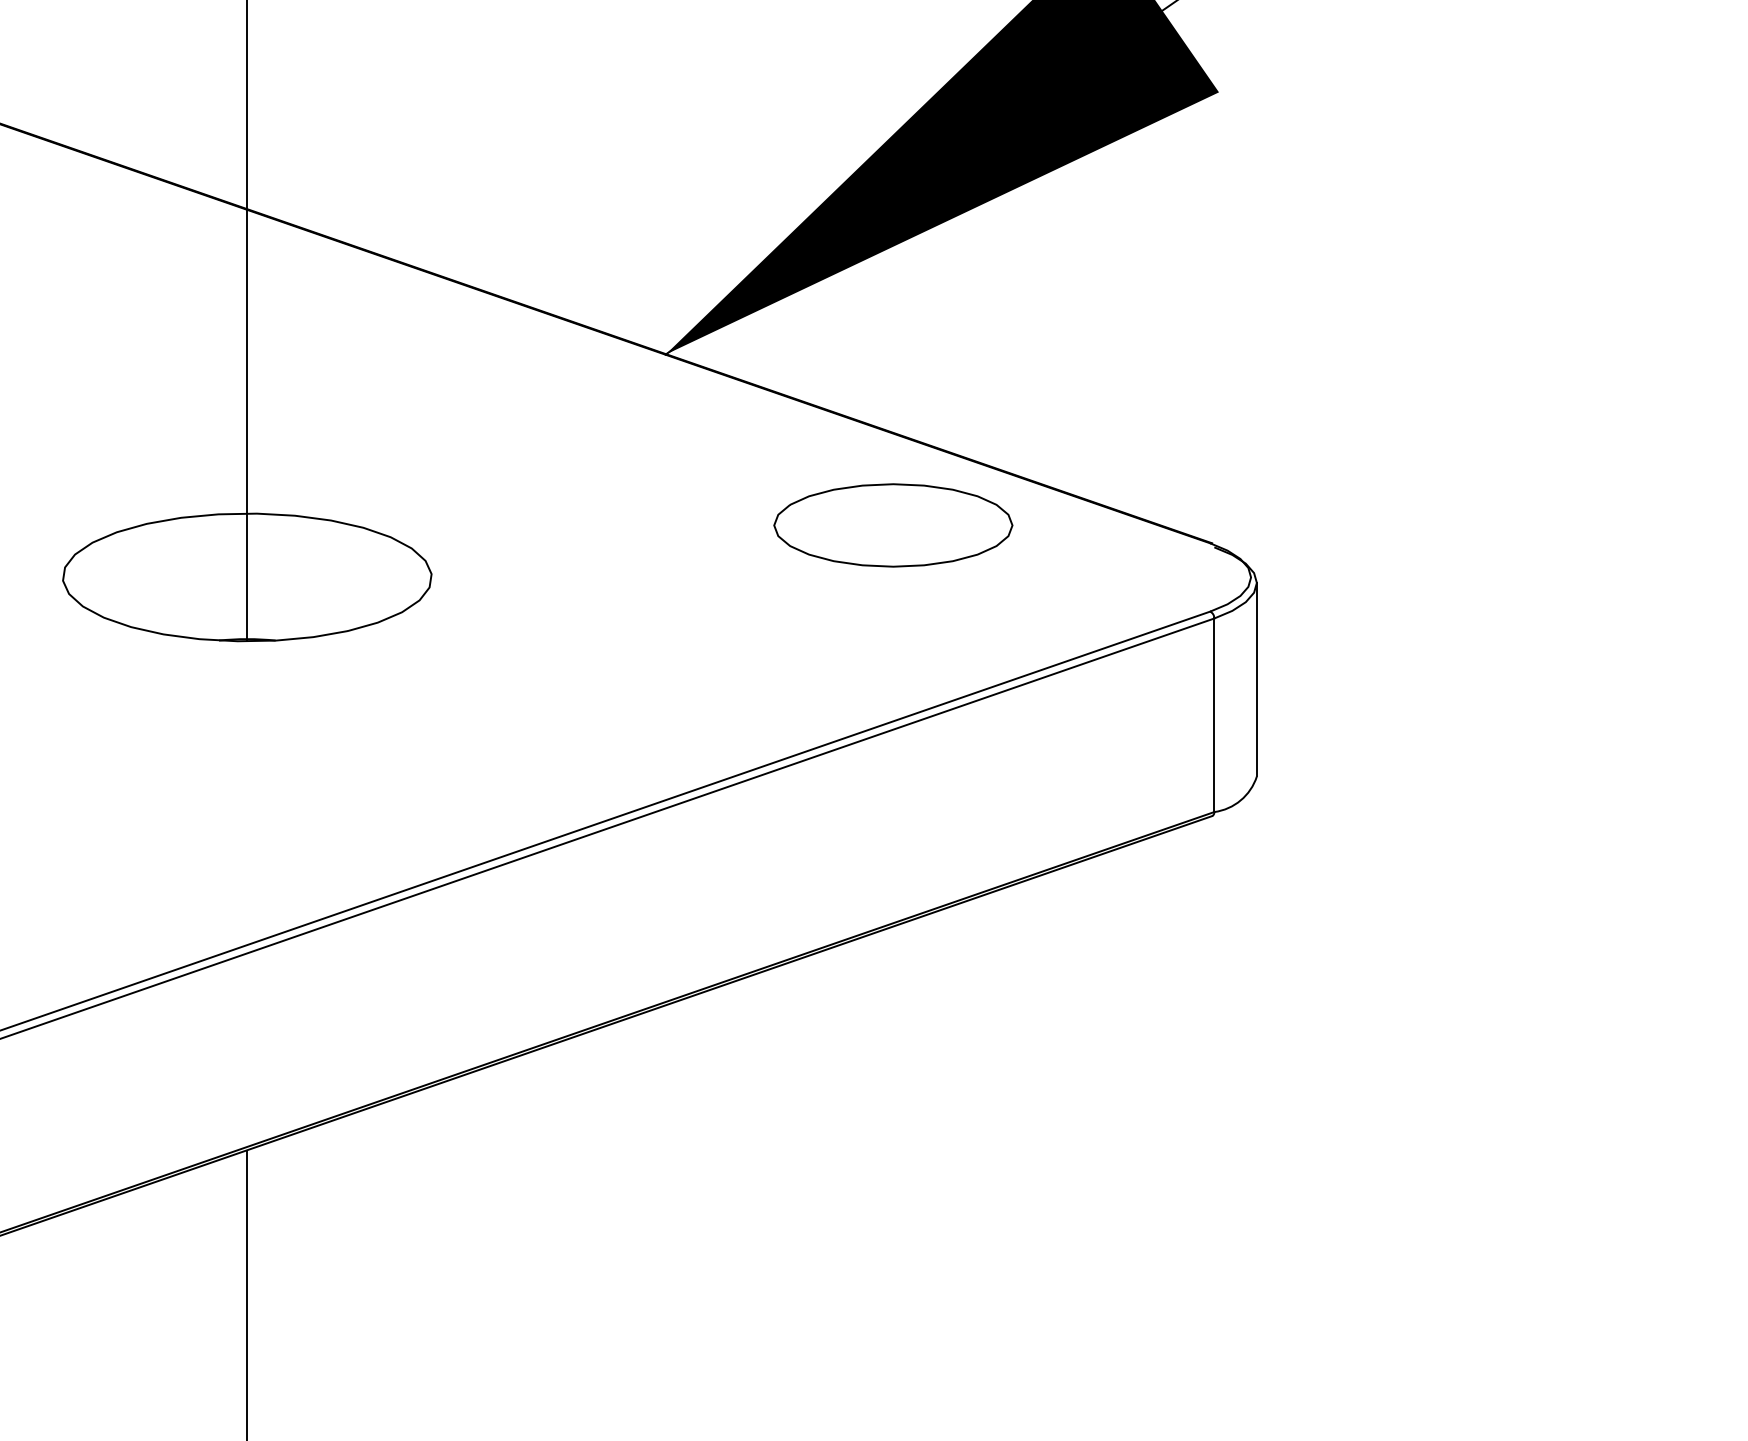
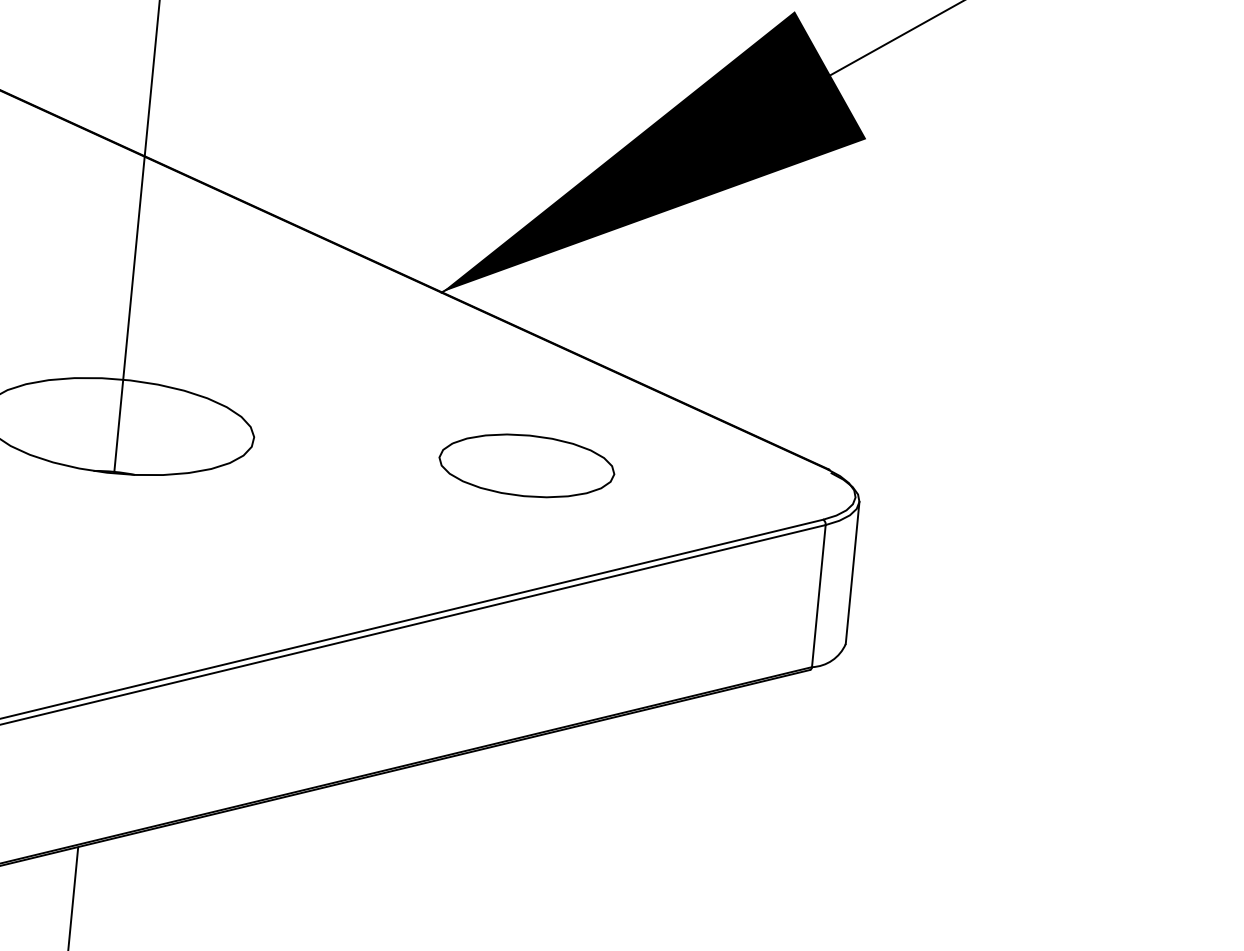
part: (893, 525) -> (526, 465), moved

